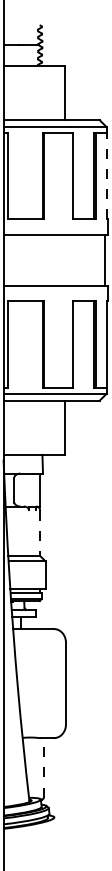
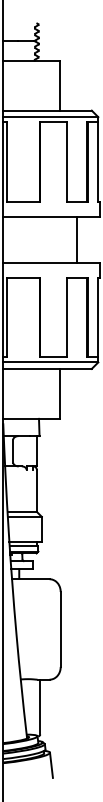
line: (107, 176) -> (98, 162), dashed -> solid
line: (104, 260) -> (77, 239), moved
line: (39, 533) -> (36, 491), dashed -> solid
line: (44, 767) -> (40, 706), dashed -> solid
line: (56, 830) -> (51, 764), added

